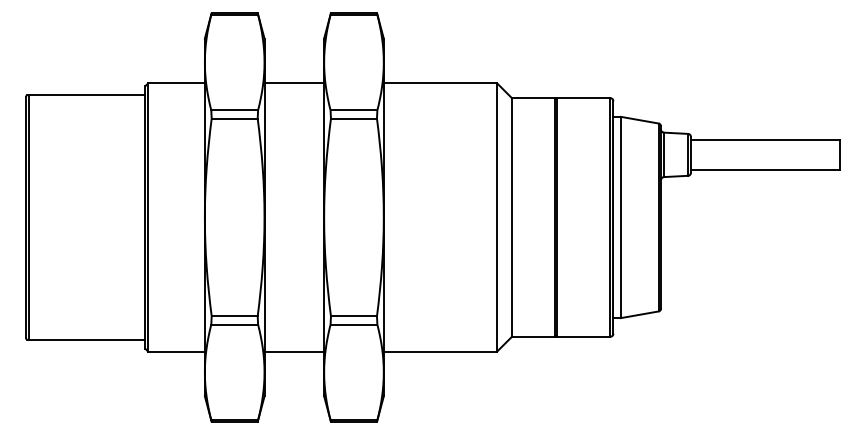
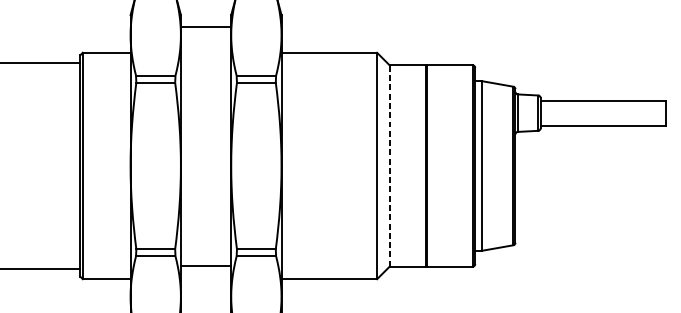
line: (294, 83) -> (206, 27), moved
line: (512, 216) -> (390, 165), solid -> dashed
line: (294, 351) -> (206, 265), moved

